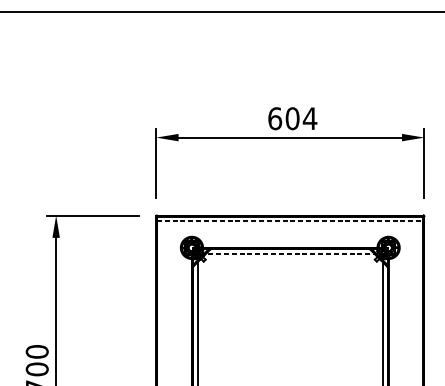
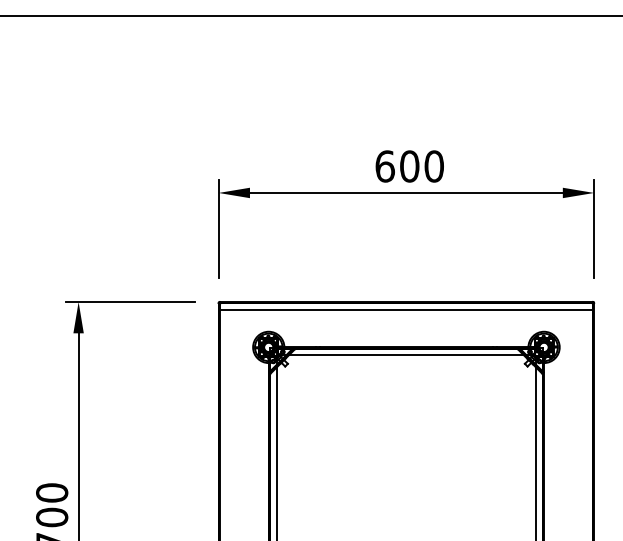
text: (310, 118) -> (434, 166), 604 -> 600
line: (290, 221) -> (406, 310), dashed -> solid
line: (290, 253) -> (406, 355), dashed -> solid

